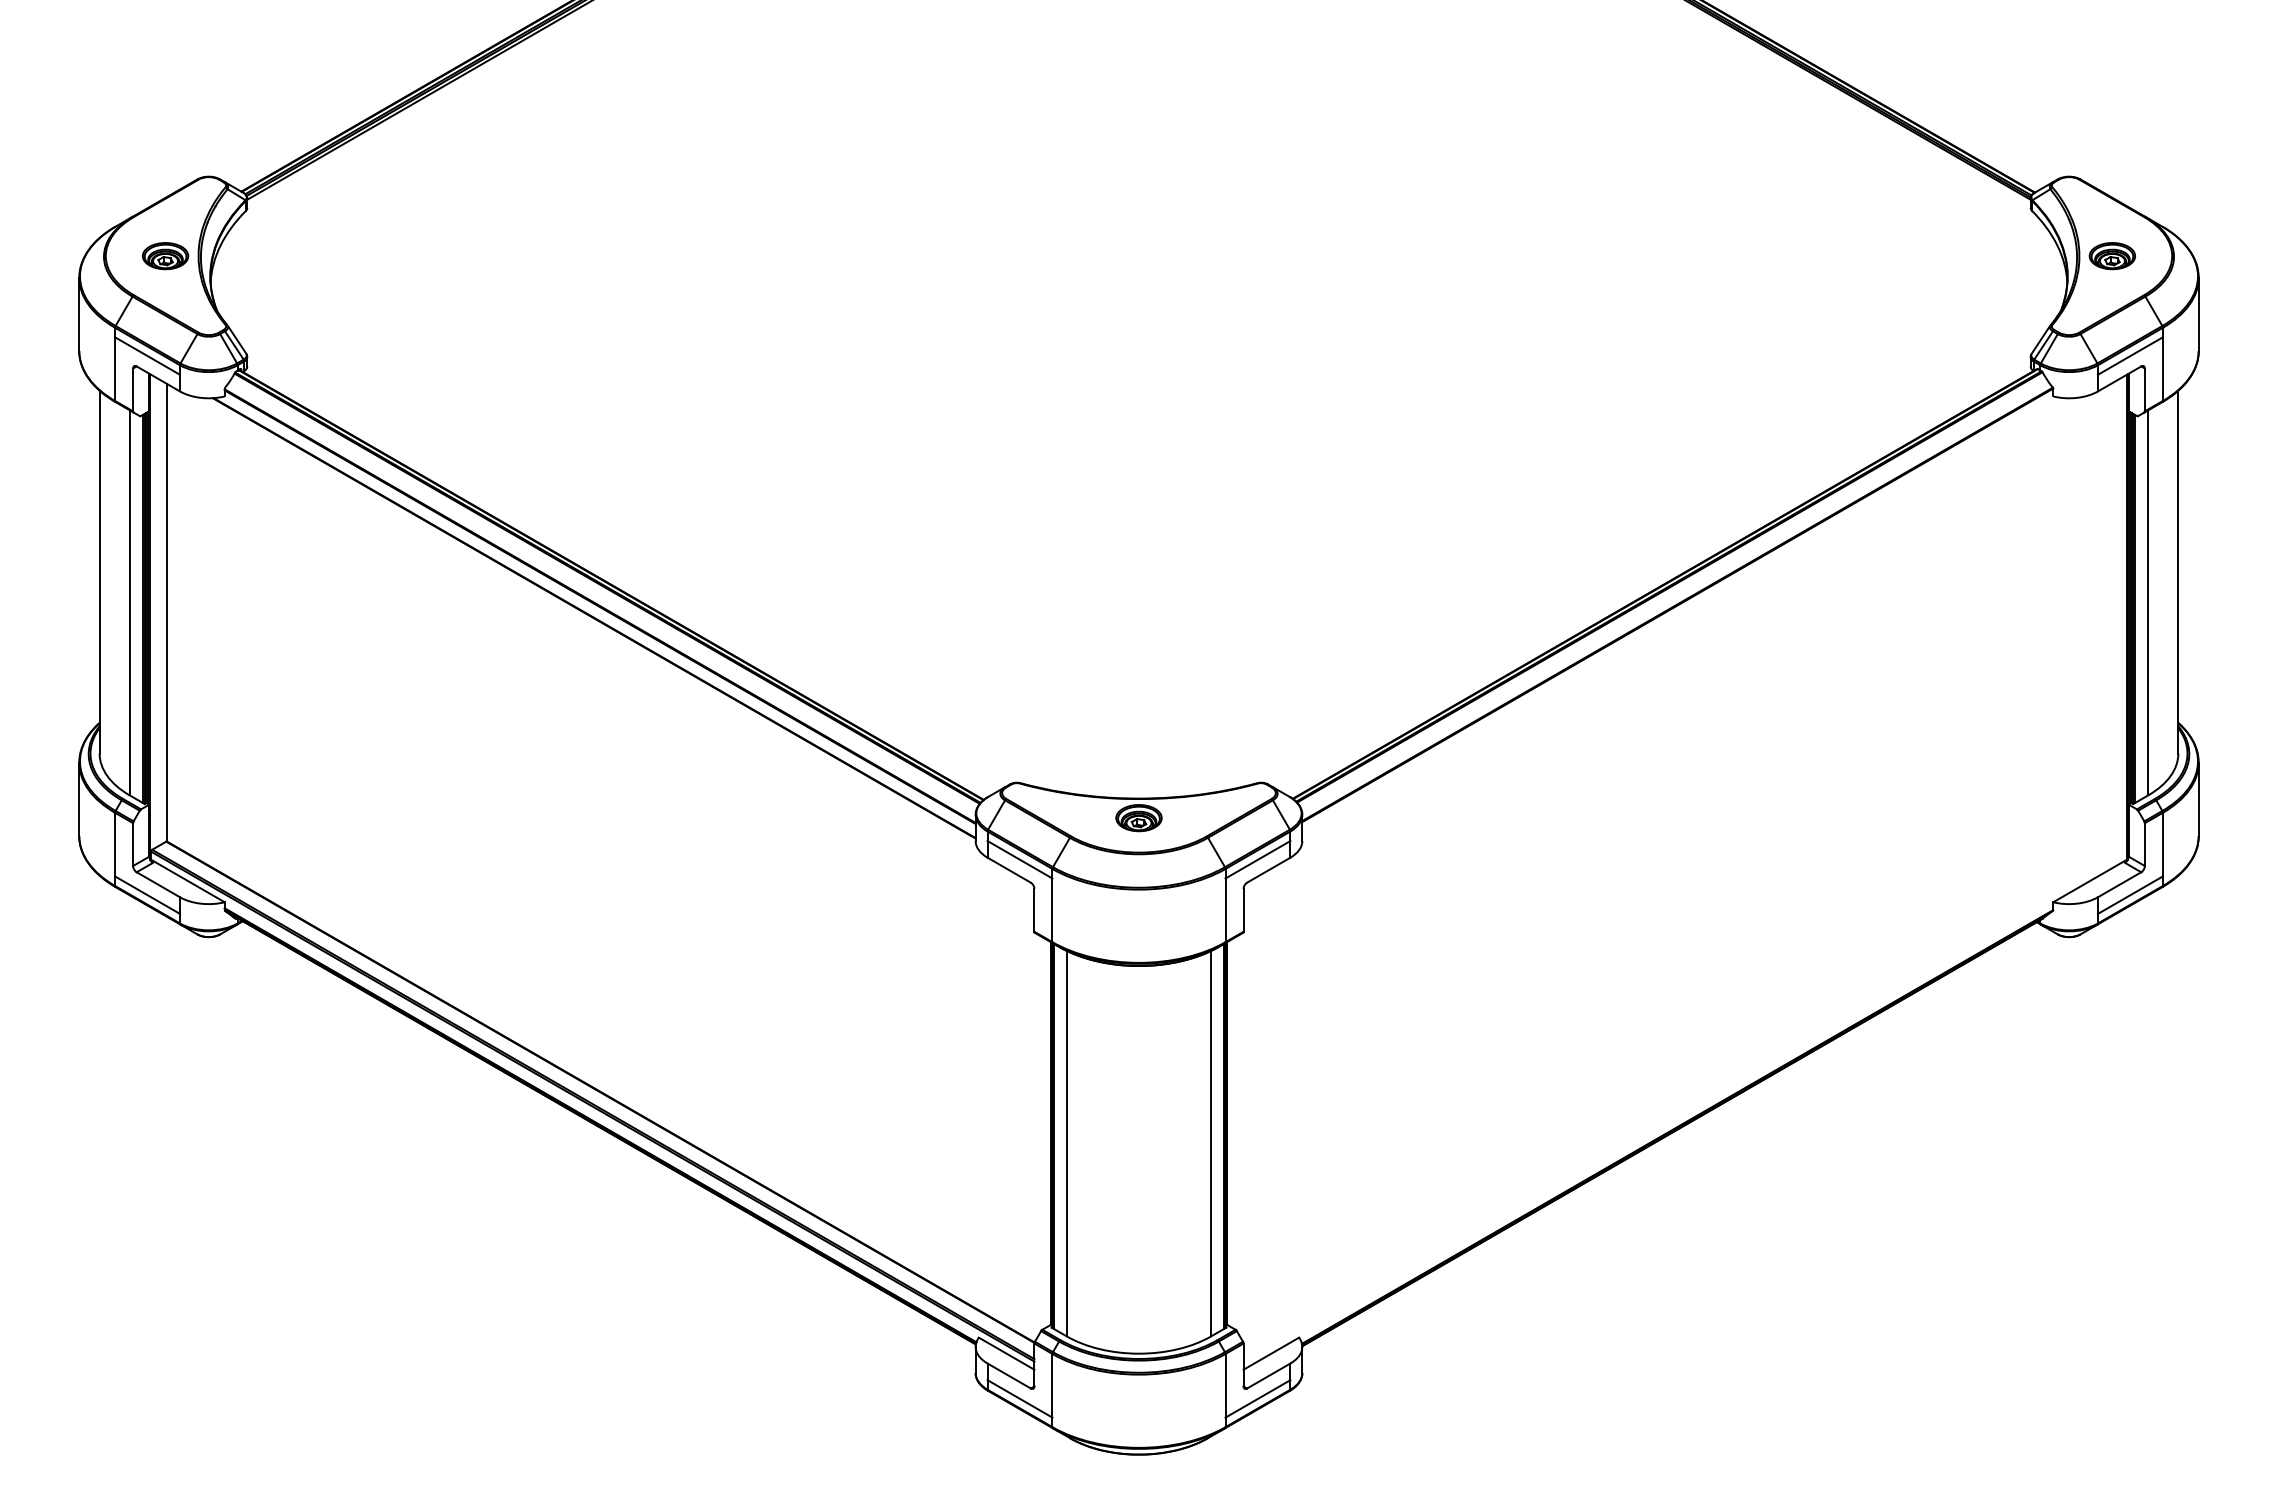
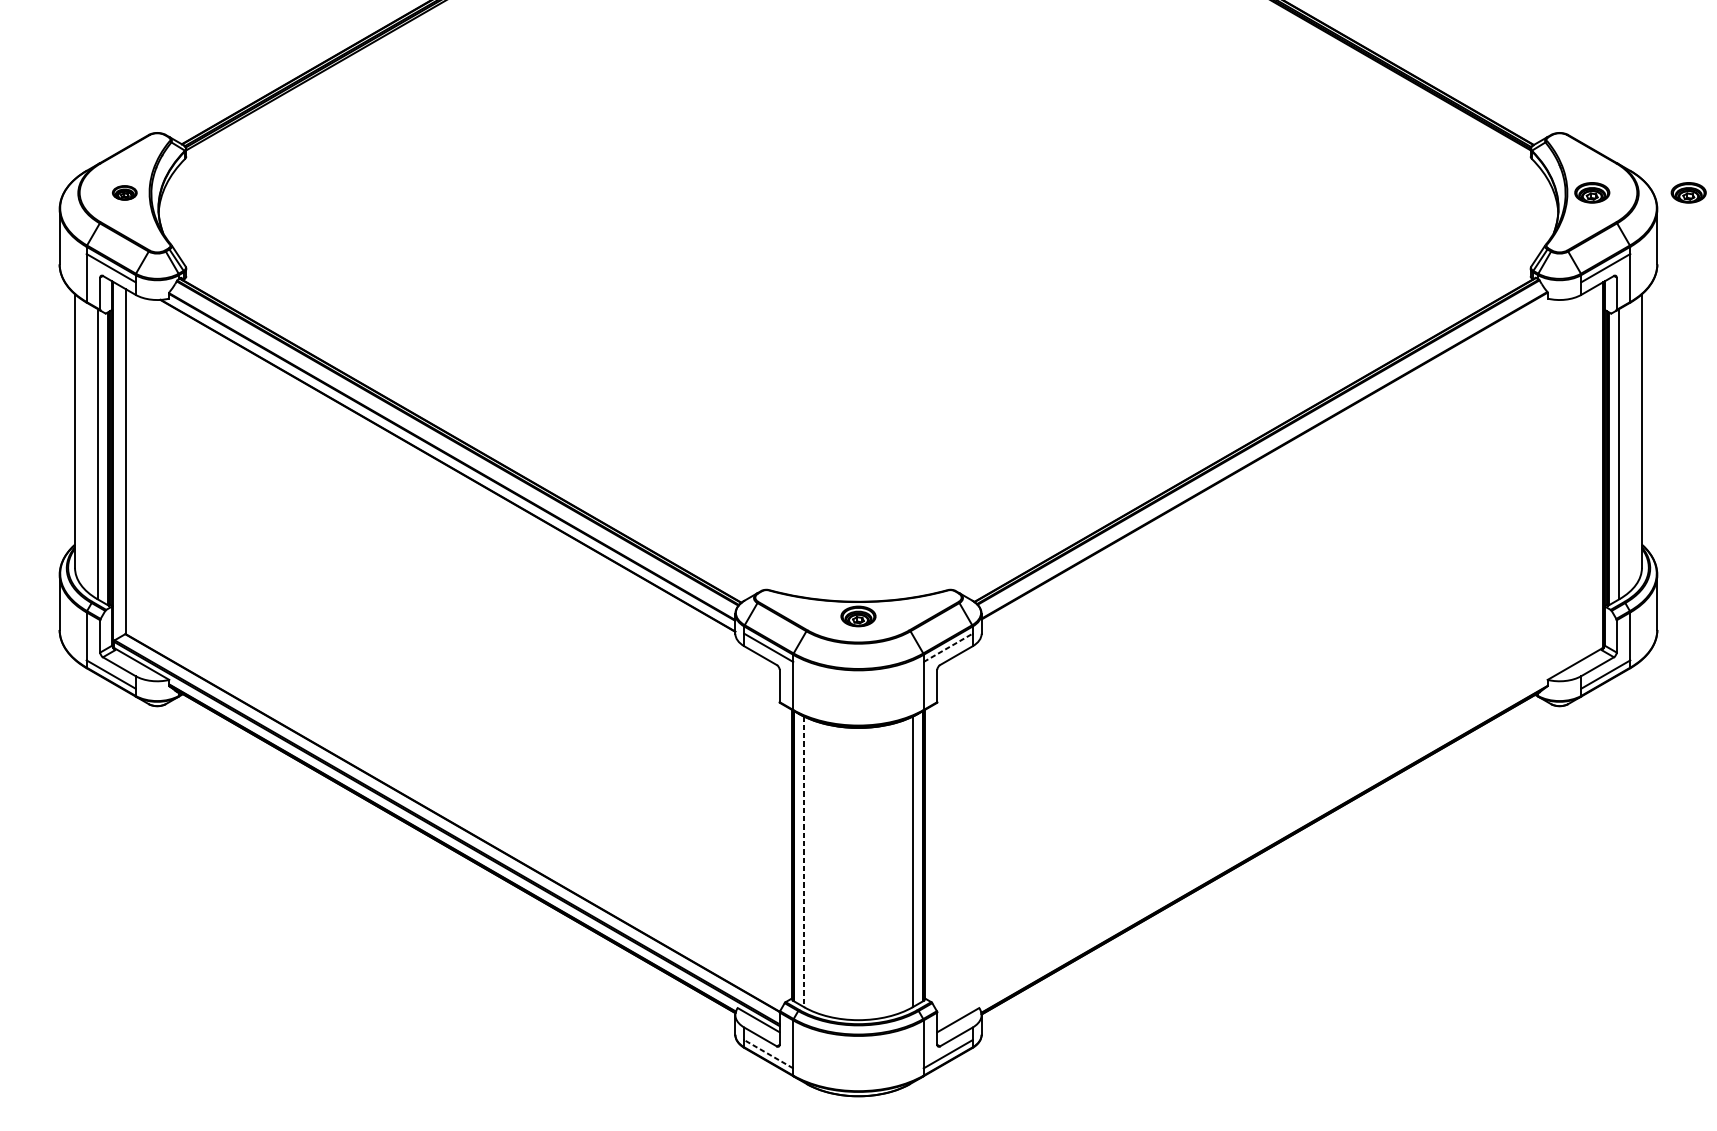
part: (165, 256) -> (124, 193), size x0.7
part: (2239, 256) -> (1688, 193), added
line: (1258, 859) -> (948, 647), solid -> dashed
line: (1066, 1143) -> (803, 861), solid -> dashed
line: (1019, 1398) -> (768, 1053), solid -> dashed

